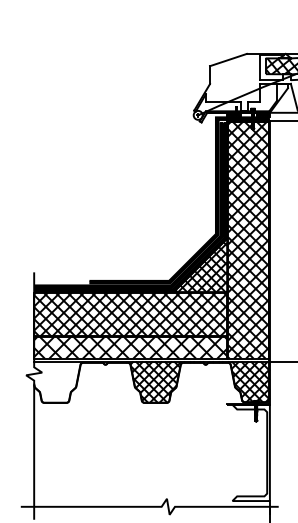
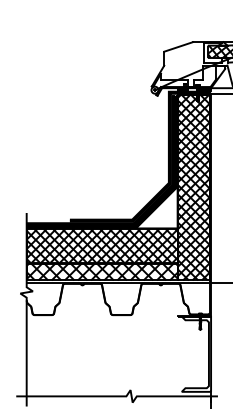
hatch: (201, 266) -> (157, 208), removed
hatch: (197, 381) -> (154, 298), removed

